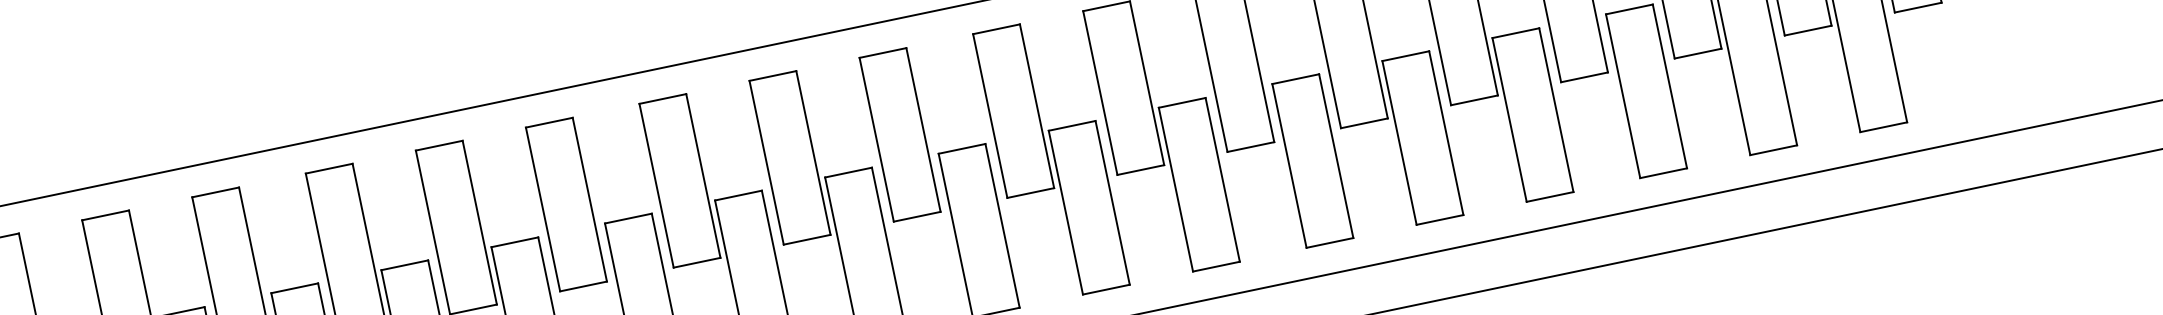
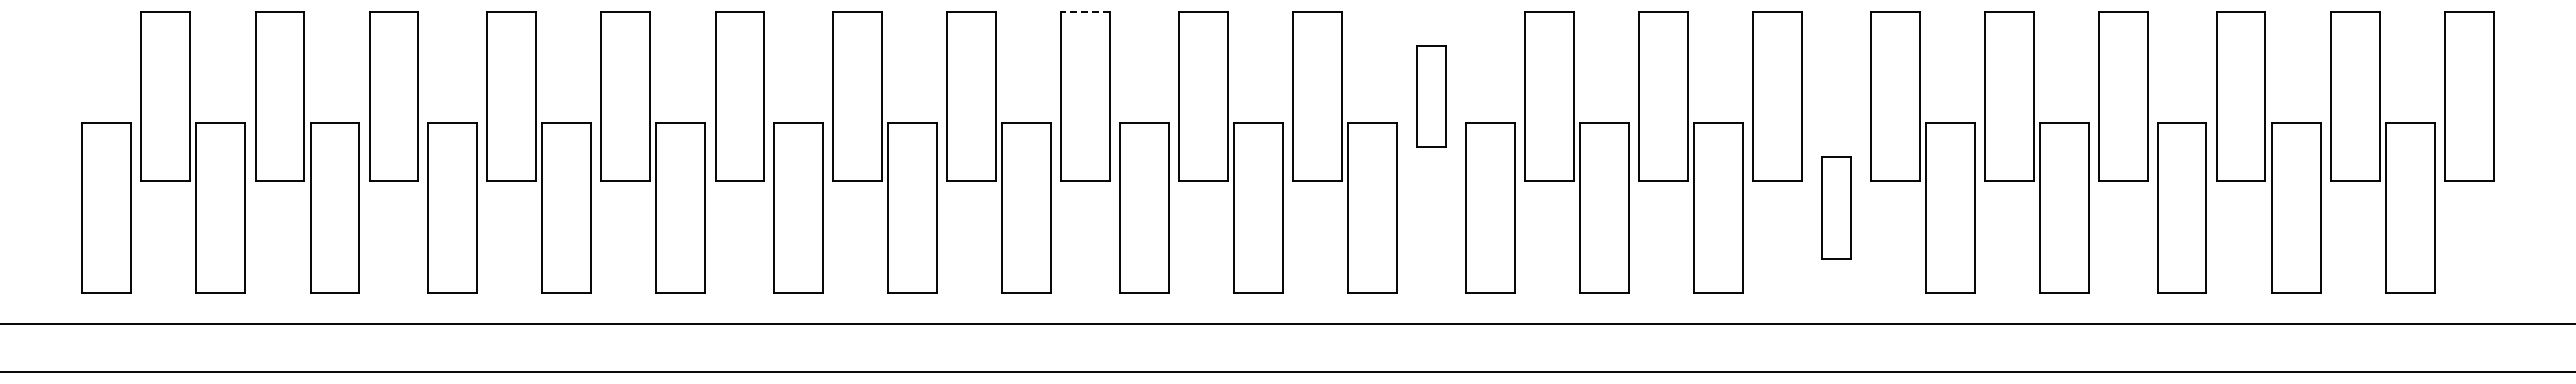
line: (549, 122) -> (1085, 11), solid -> dashed
part: (900, 134) -> (1431, 96), size x0.6
part: (1312, 160) -> (1835, 207), size x0.6

